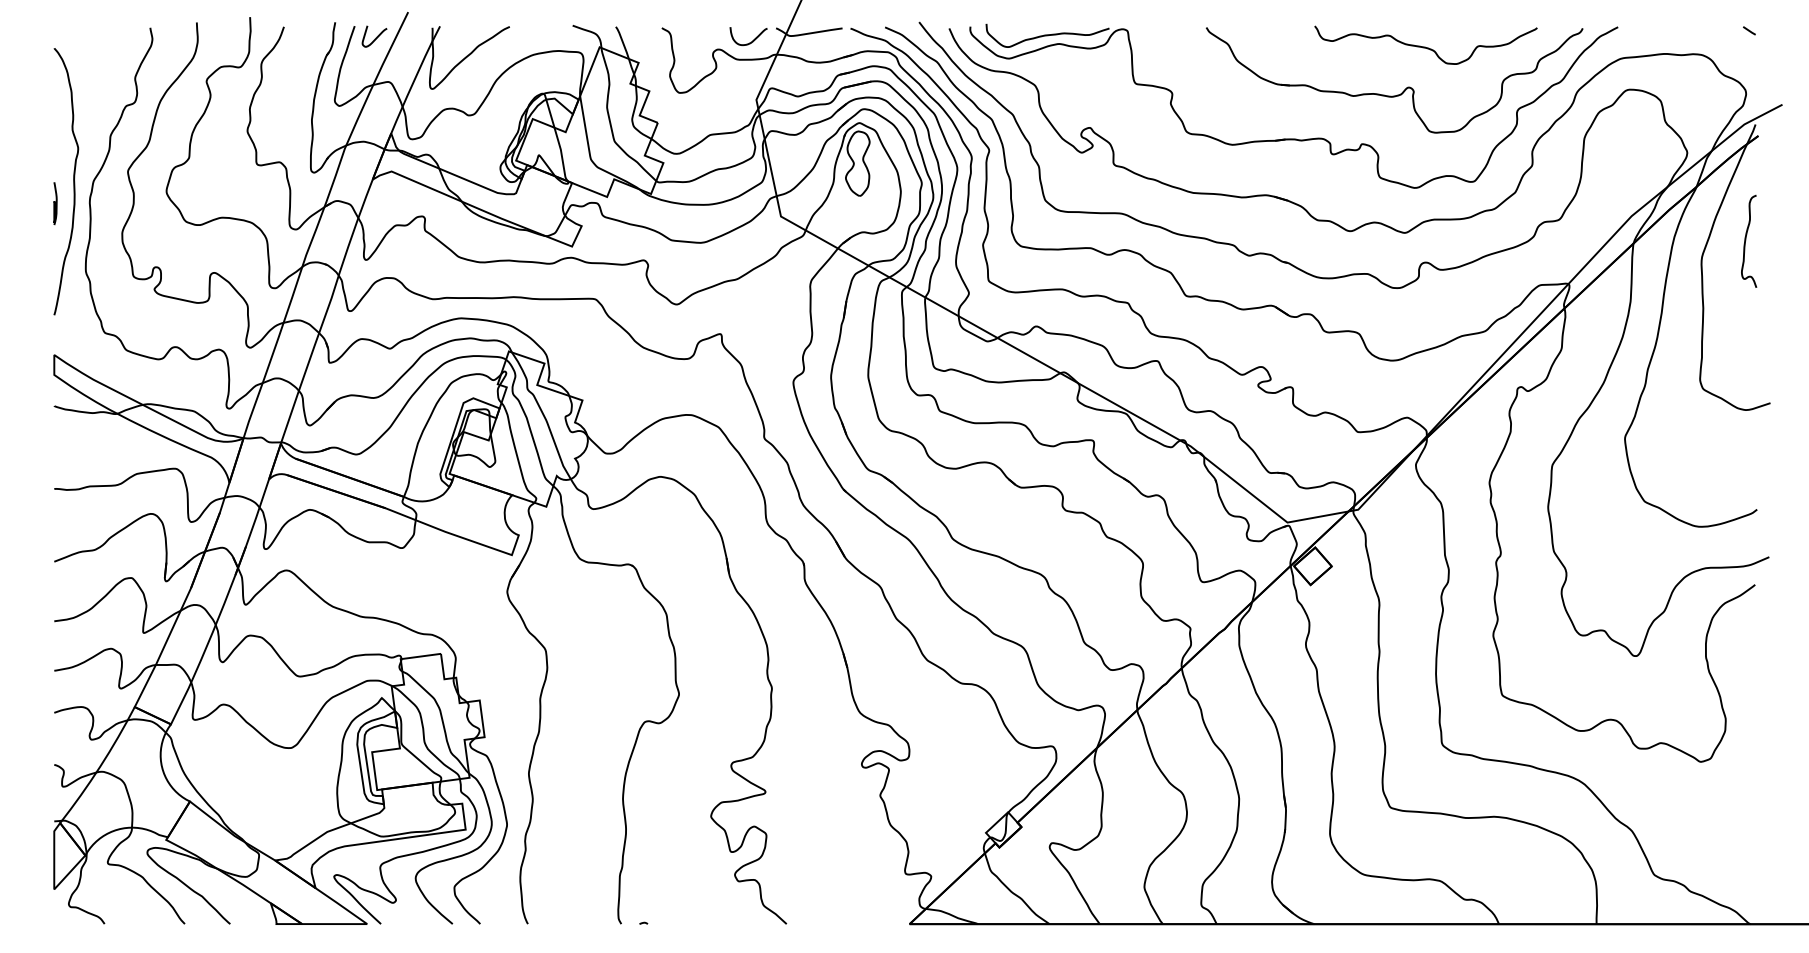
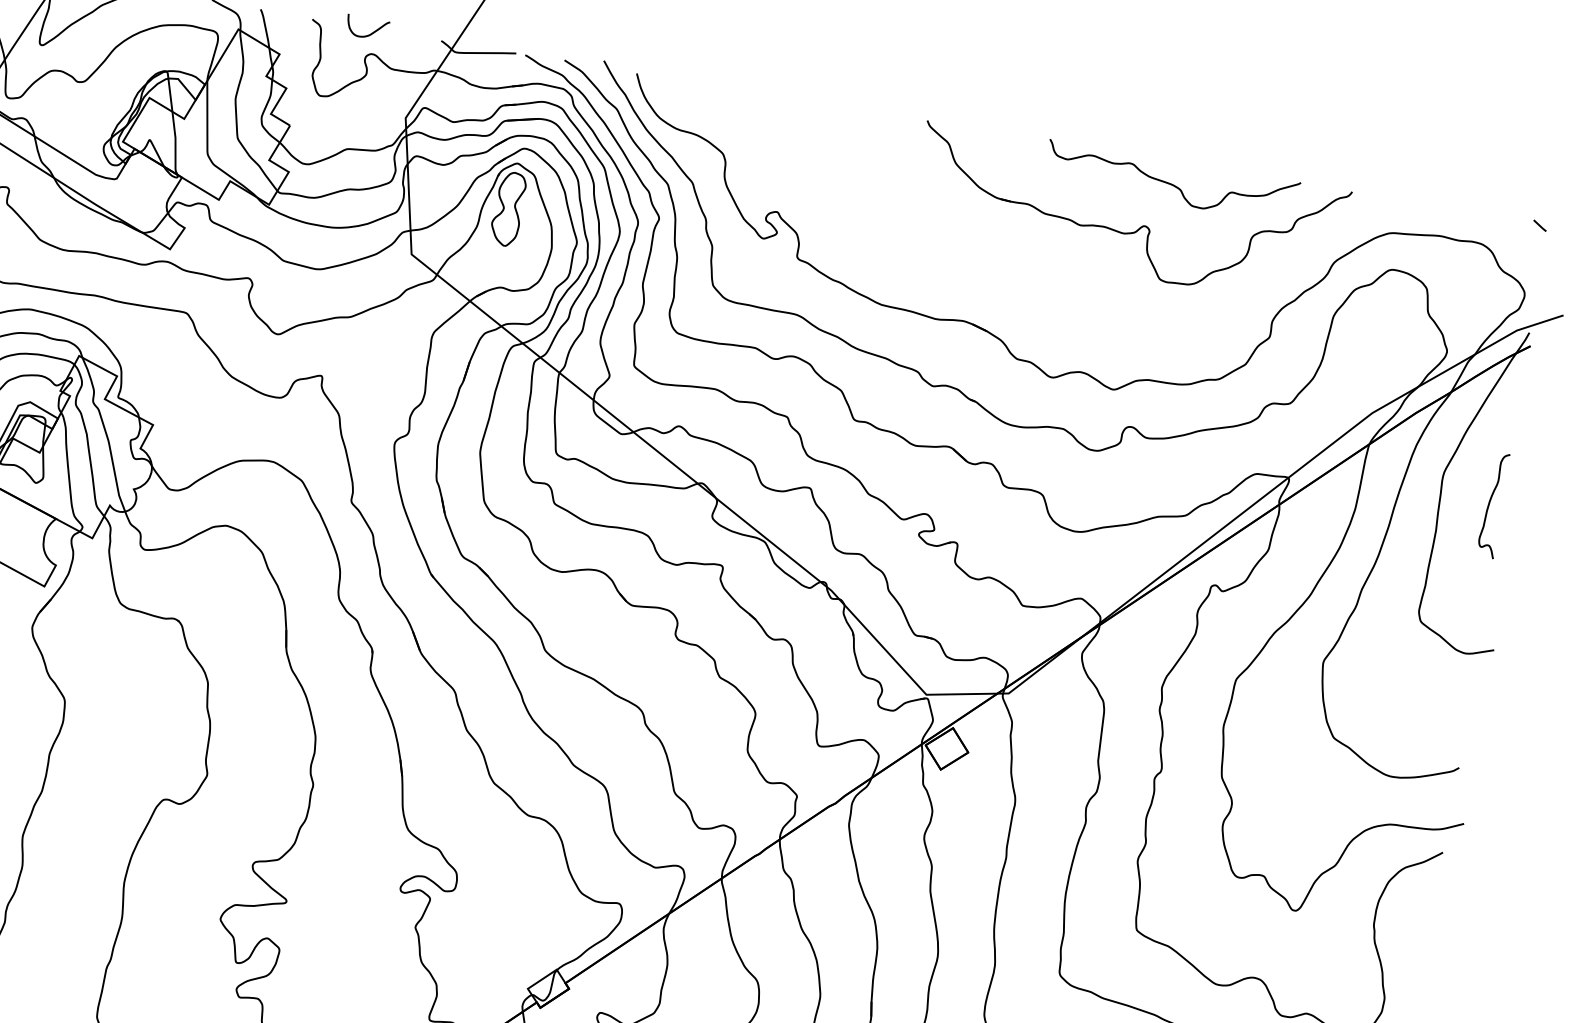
curve: (752, 40) -> (371, 33), moved
part: (1293, 138) -> (1005, 262), removed
curve: (1746, 240) -> (1490, 503), moved

